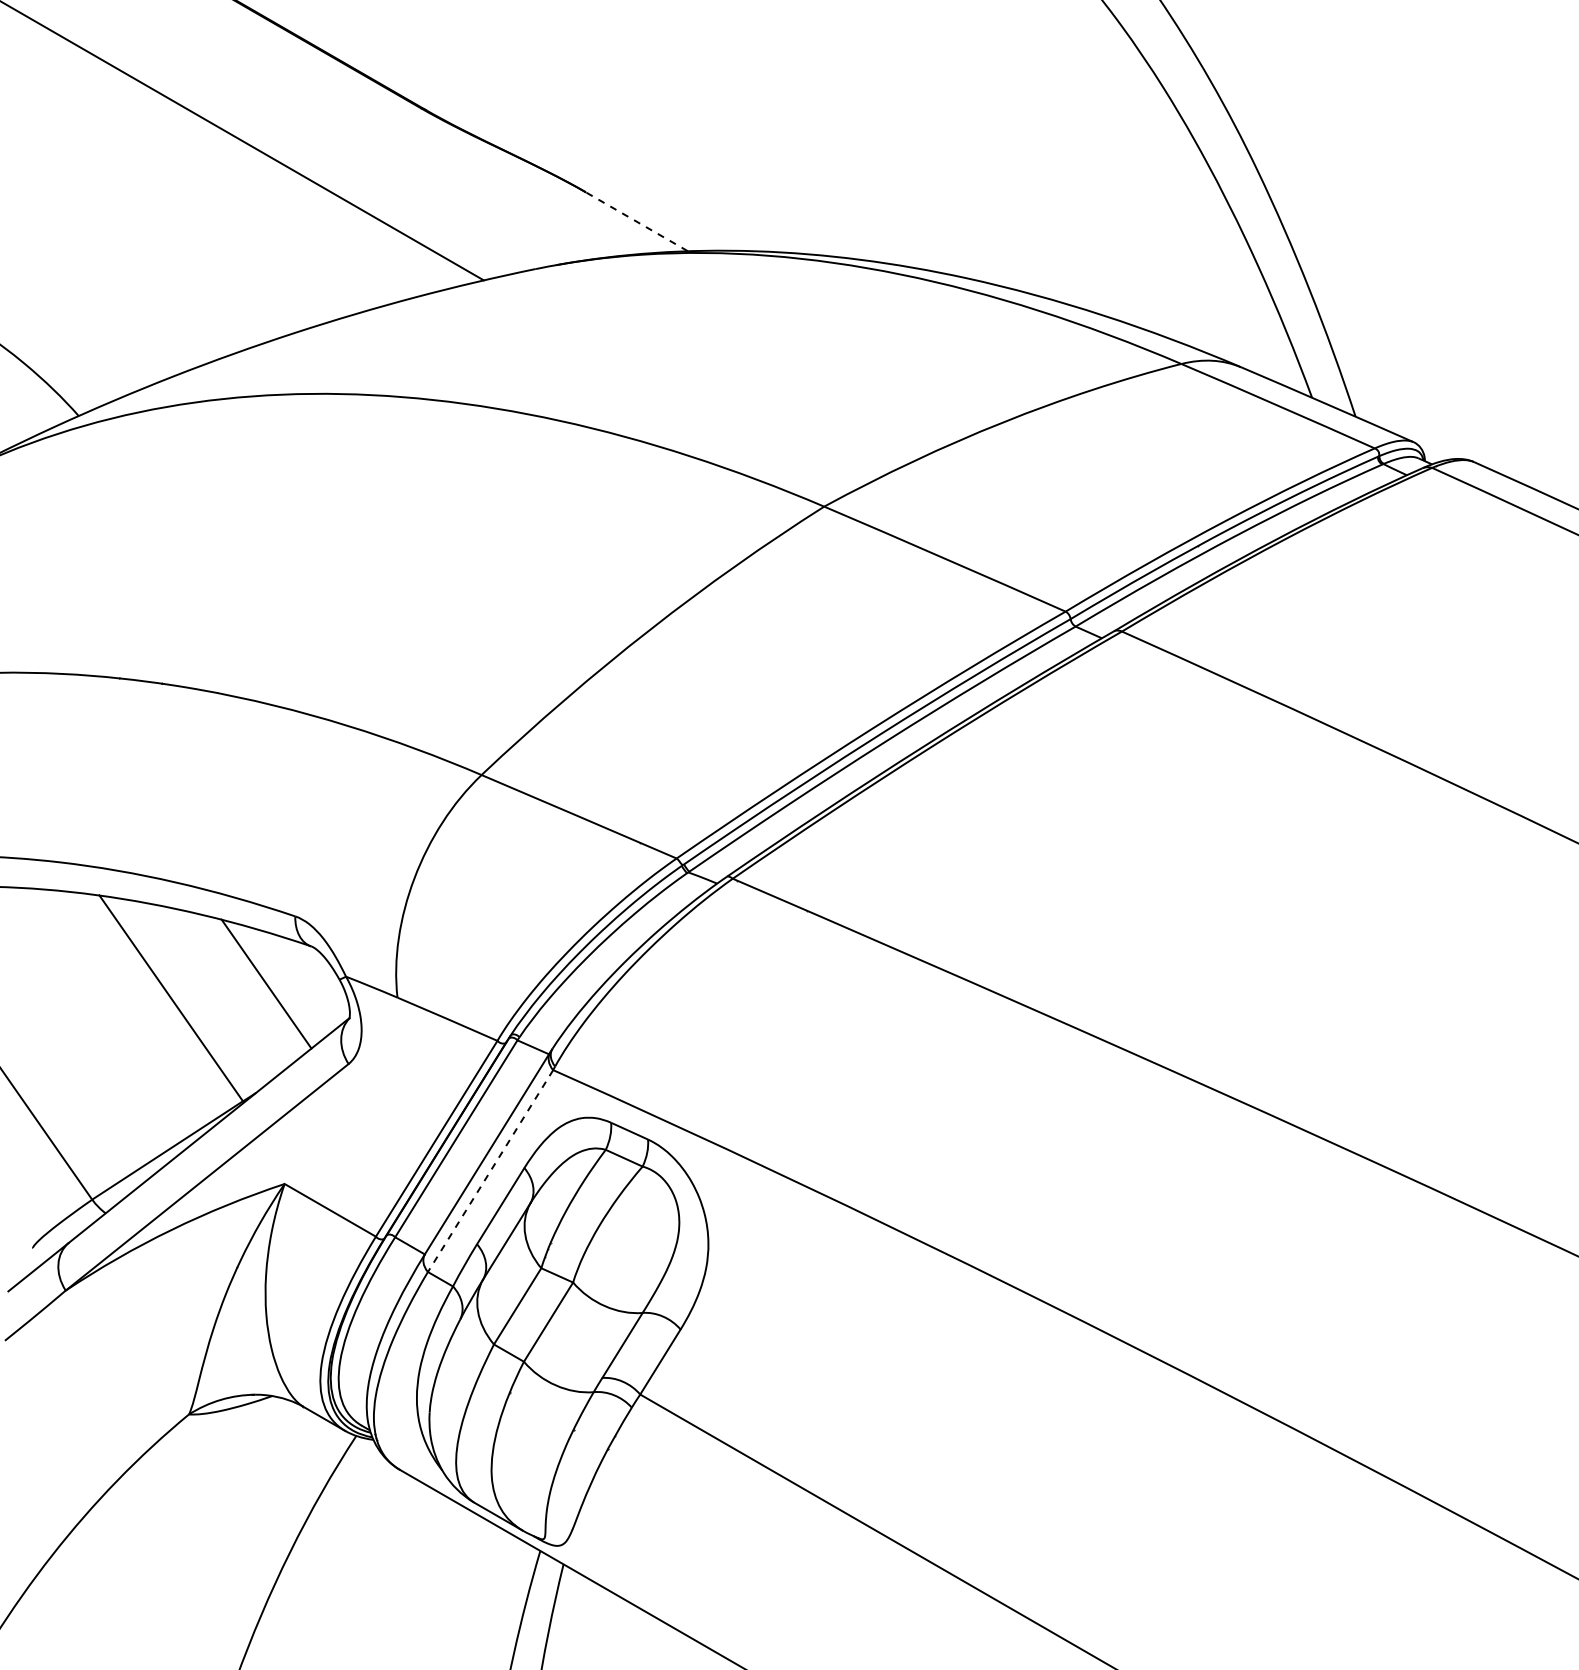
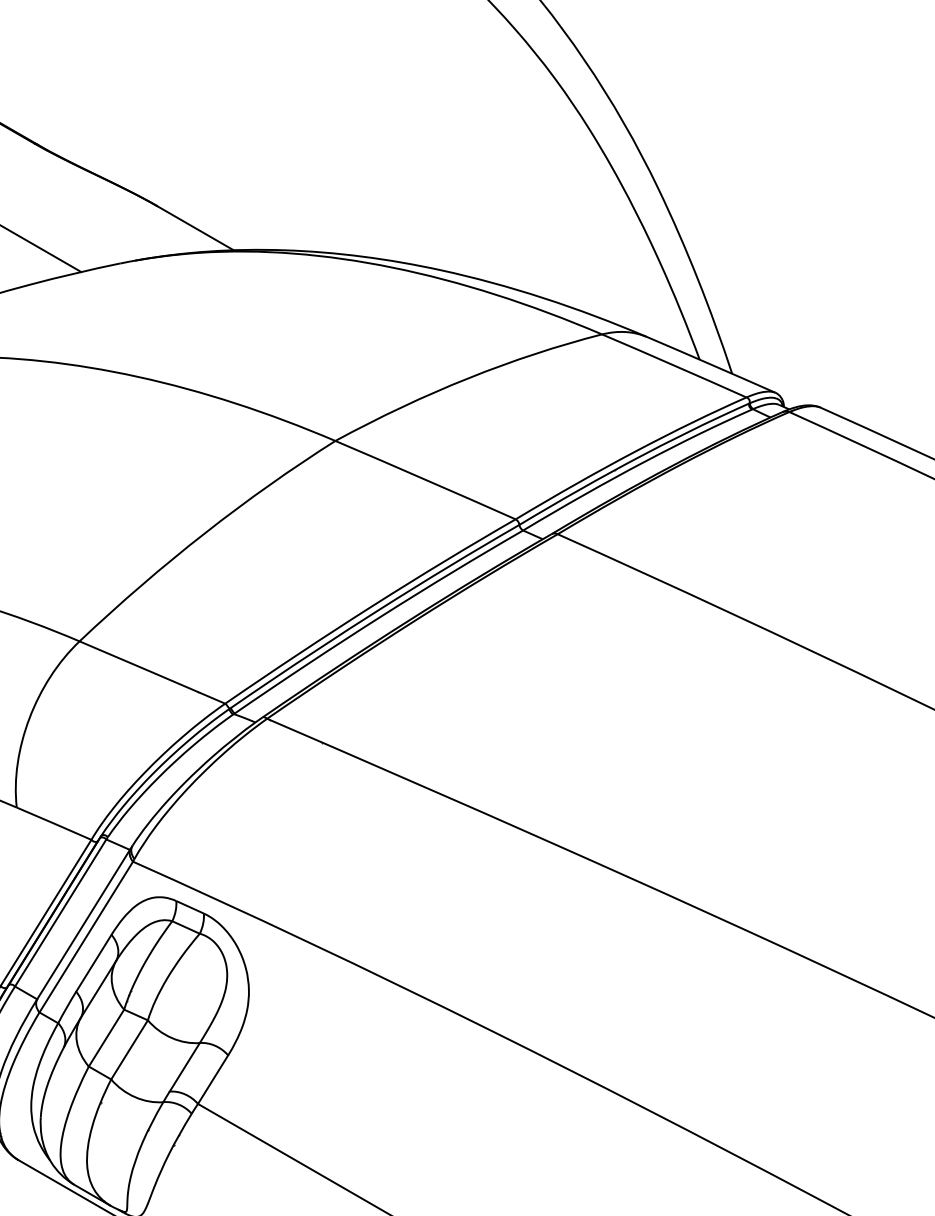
line: (636, 221) -> (195, 228), dashed -> solid
line: (490, 1171) -> (86, 937), dashed -> solid

